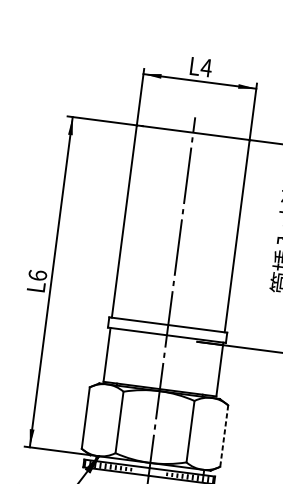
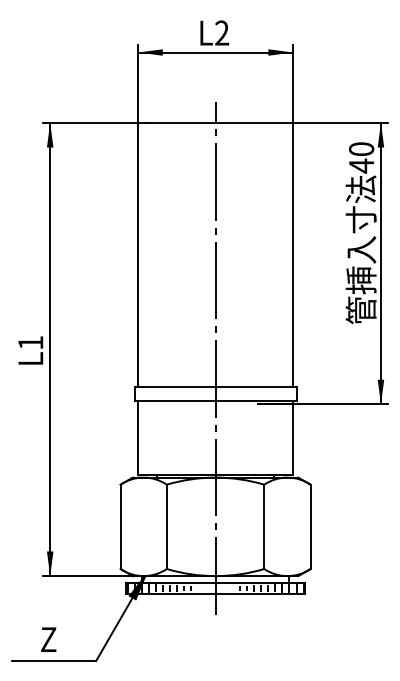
text: (206, 67) -> (221, 32), L4 -> L2
text: (37, 275) -> (30, 342), L6 -> L1
line: (224, 436) -> (310, 527), dashed -> solid

